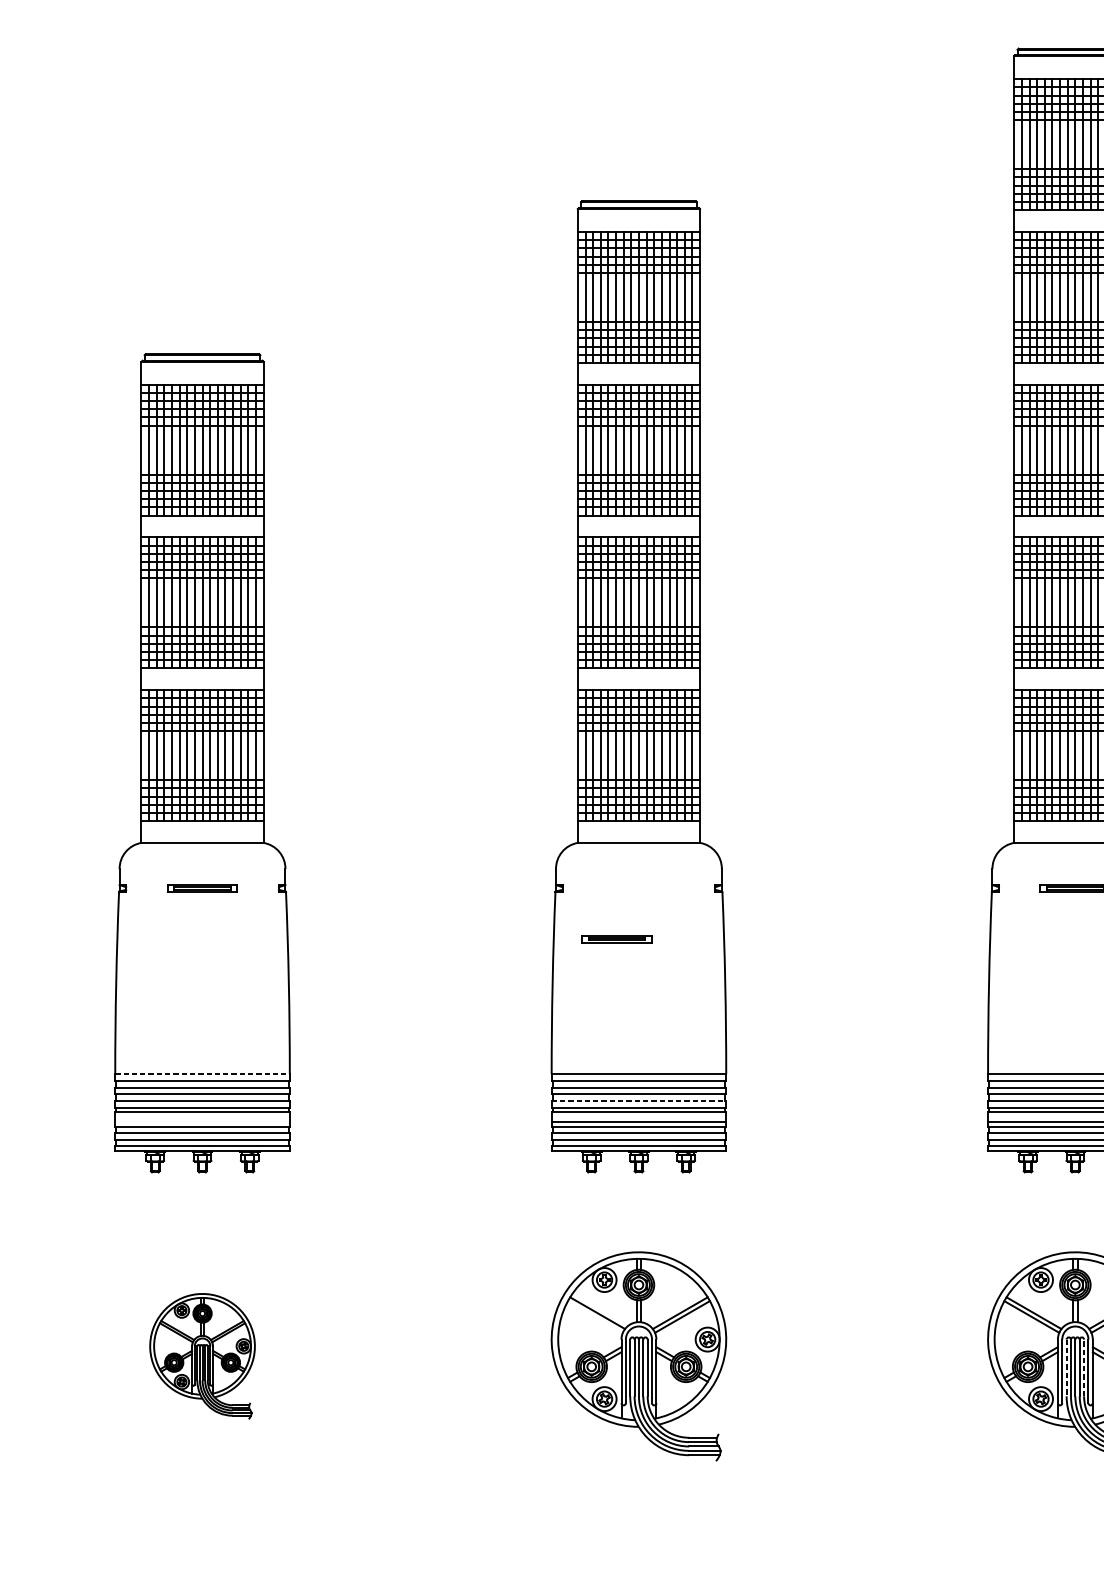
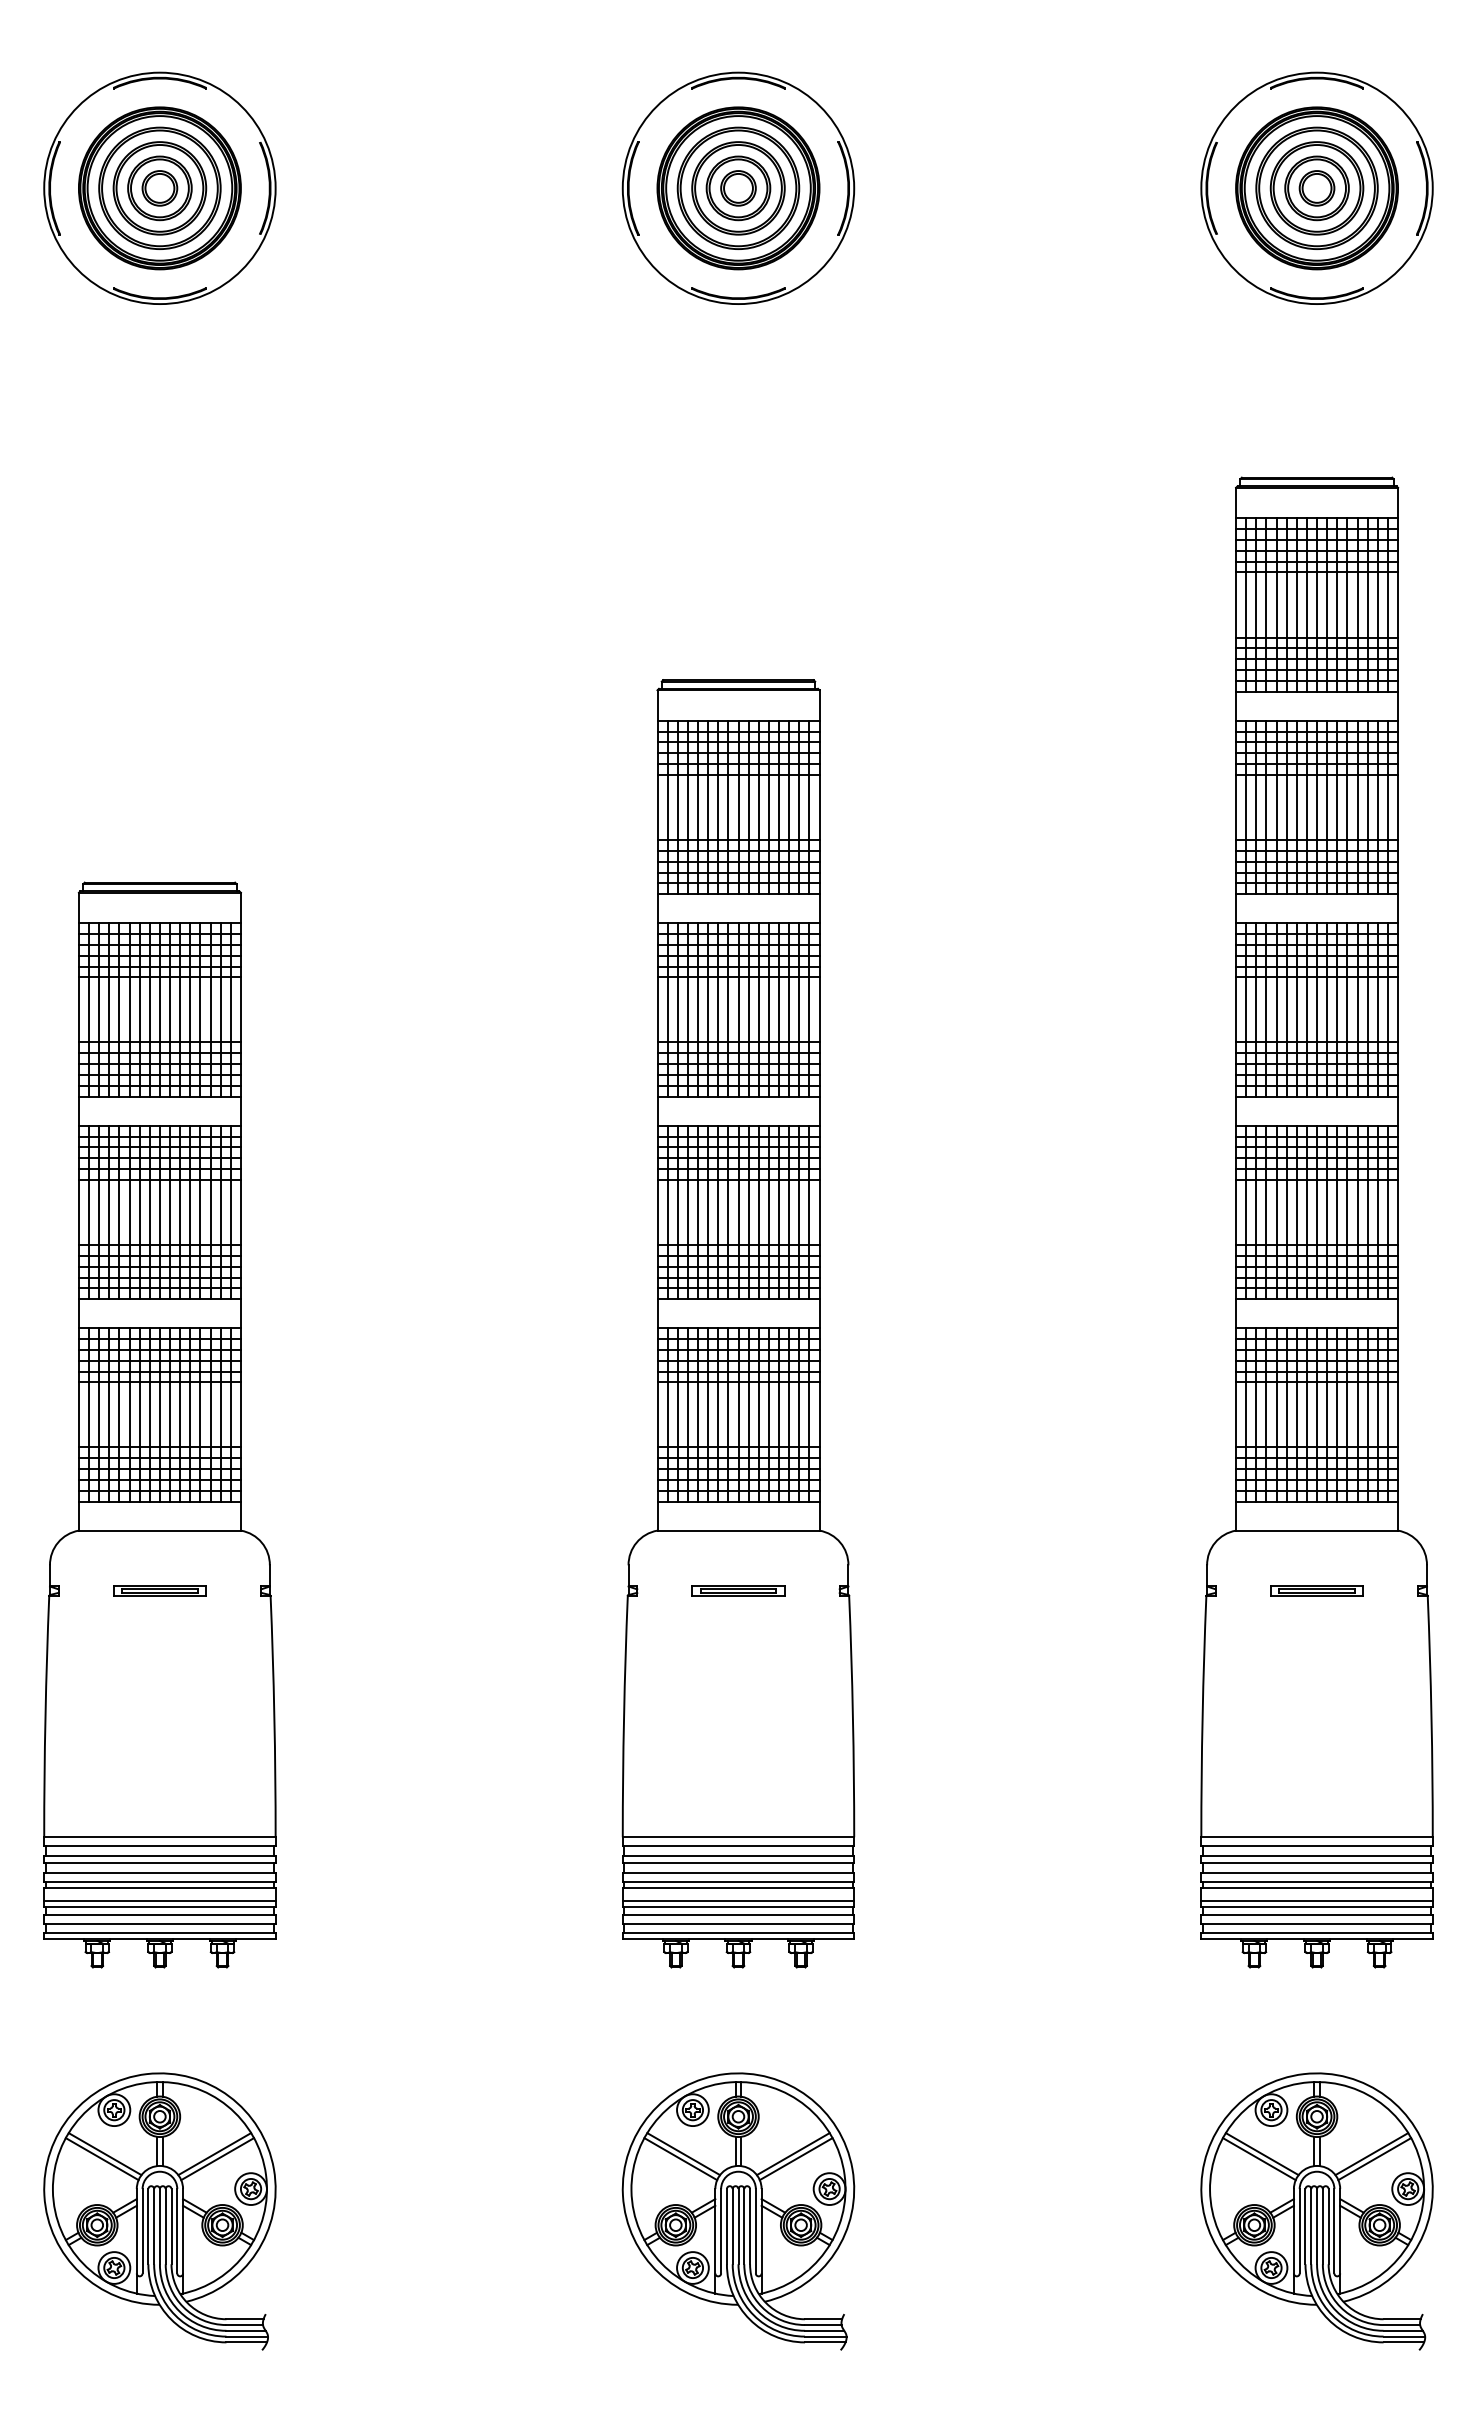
part: (617, 938) -> (738, 1590), moved
line: (202, 1074) -> (159, 1837), dashed -> solid
line: (638, 1101) -> (738, 1873), dashed -> solid
line: (202, 1121) -> (159, 1900), added
line: (595, 1317) -> (680, 2159), added
part: (202, 1356) -> (159, 2211), size x1.67
line: (1066, 1367) -> (1305, 2226), dashed -> solid
line: (1083, 1367) -> (1328, 2226), dashed -> solid

